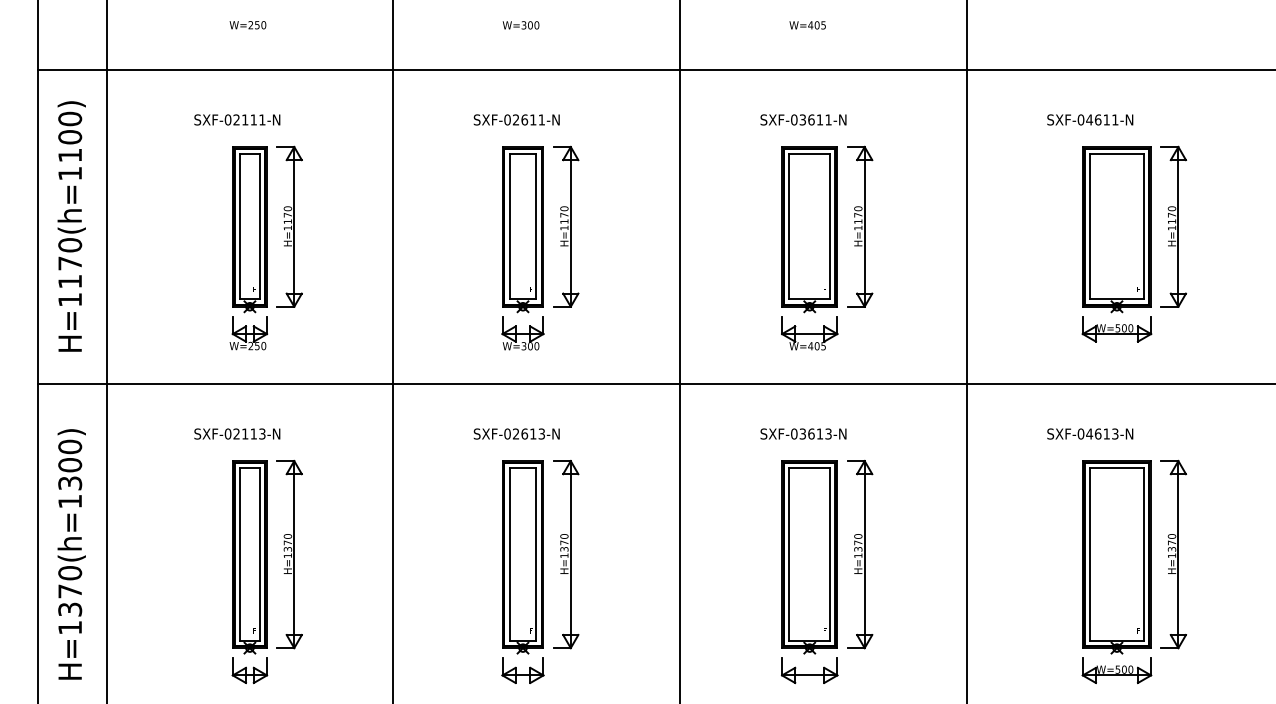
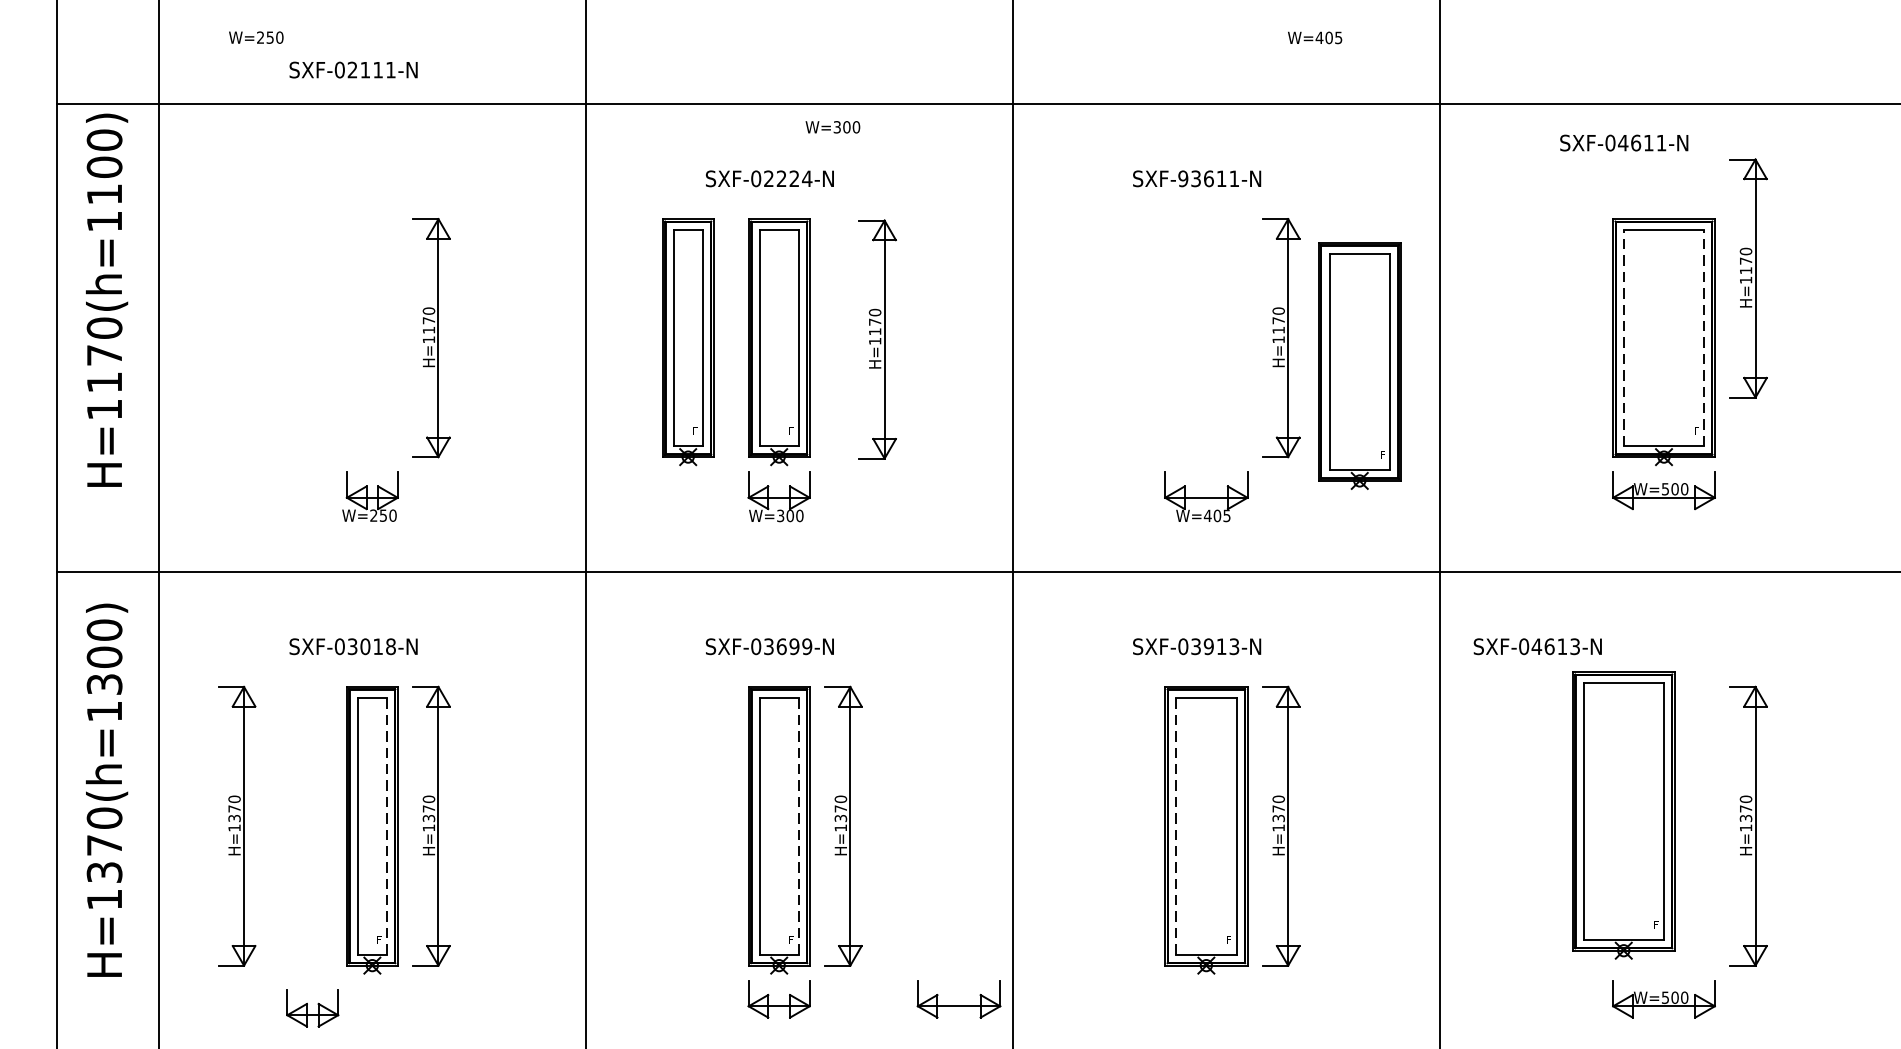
text: (247, 25) -> (255, 38), moved
text: (520, 25) -> (832, 127), moved
text: (807, 25) -> (1314, 38), moved
text: (237, 119) -> (353, 69), moved
text: (533, 119) -> (794, 178), SXF-02611-N -> SXF-02224-N
text: (794, 119) -> (1183, 178), SXF-03611-N -> SXF-93611-N
text: (1090, 119) -> (1624, 142), moved
text: (71, 226) -> (106, 300), moved
part: (566, 226) -> (878, 339), moved
line: (1090, 226) -> (1624, 337), solid -> dashed
line: (1143, 226) -> (1703, 337), solid -> dashed
part: (1173, 226) -> (1748, 277), moved
part: (249, 229) -> (687, 342), moved
part: (809, 229) -> (1359, 365), moved
text: (249, 433) -> (371, 645), SXF-02113-N -> SXF-03018-N
text: (529, 433) -> (788, 645), SXF-02613-N -> SXF-03699-N
text: (811, 433) -> (1208, 645), SXF-03613-N -> SXF-03913-N
text: (1090, 433) -> (1538, 645), moved
text: (71, 554) -> (106, 790), moved
part: (159, 554) -> (237, 826), added
line: (259, 554) -> (386, 826), solid -> dashed
line: (536, 554) -> (799, 826), solid -> dashed
line: (789, 554) -> (1176, 826), solid -> dashed
part: (1116, 557) -> (1623, 815), moved
part: (249, 670) -> (312, 1007), moved
part: (809, 670) -> (958, 998), moved

